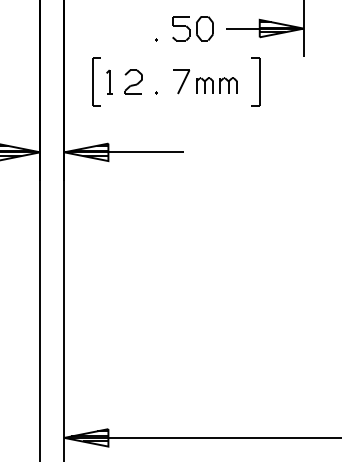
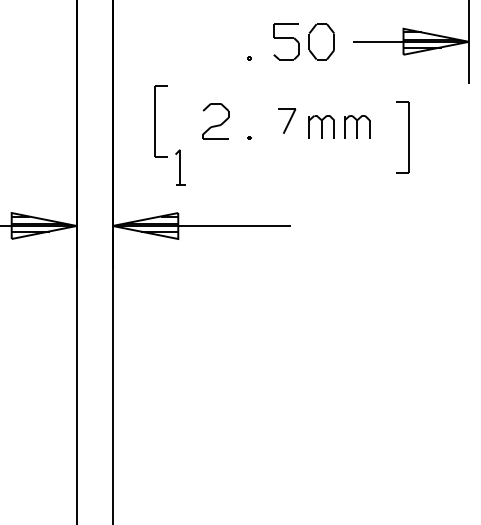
part: (109, 81) -> (179, 166), moved
part: (181, 81) -> (287, 120), size x0.7
part: (255, 81) -> (403, 136), moved

